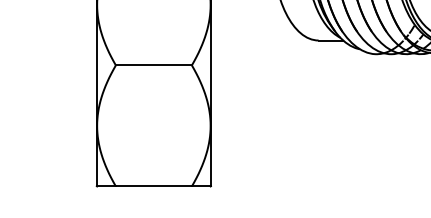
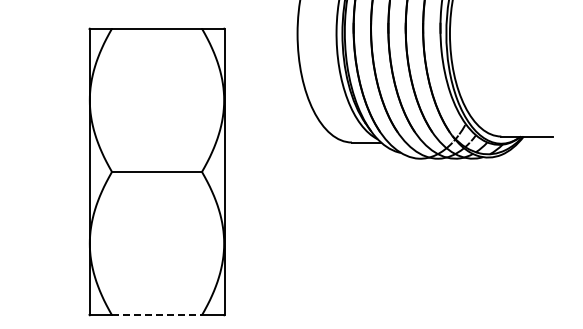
line: (154, 186) -> (157, 315), solid -> dashed

